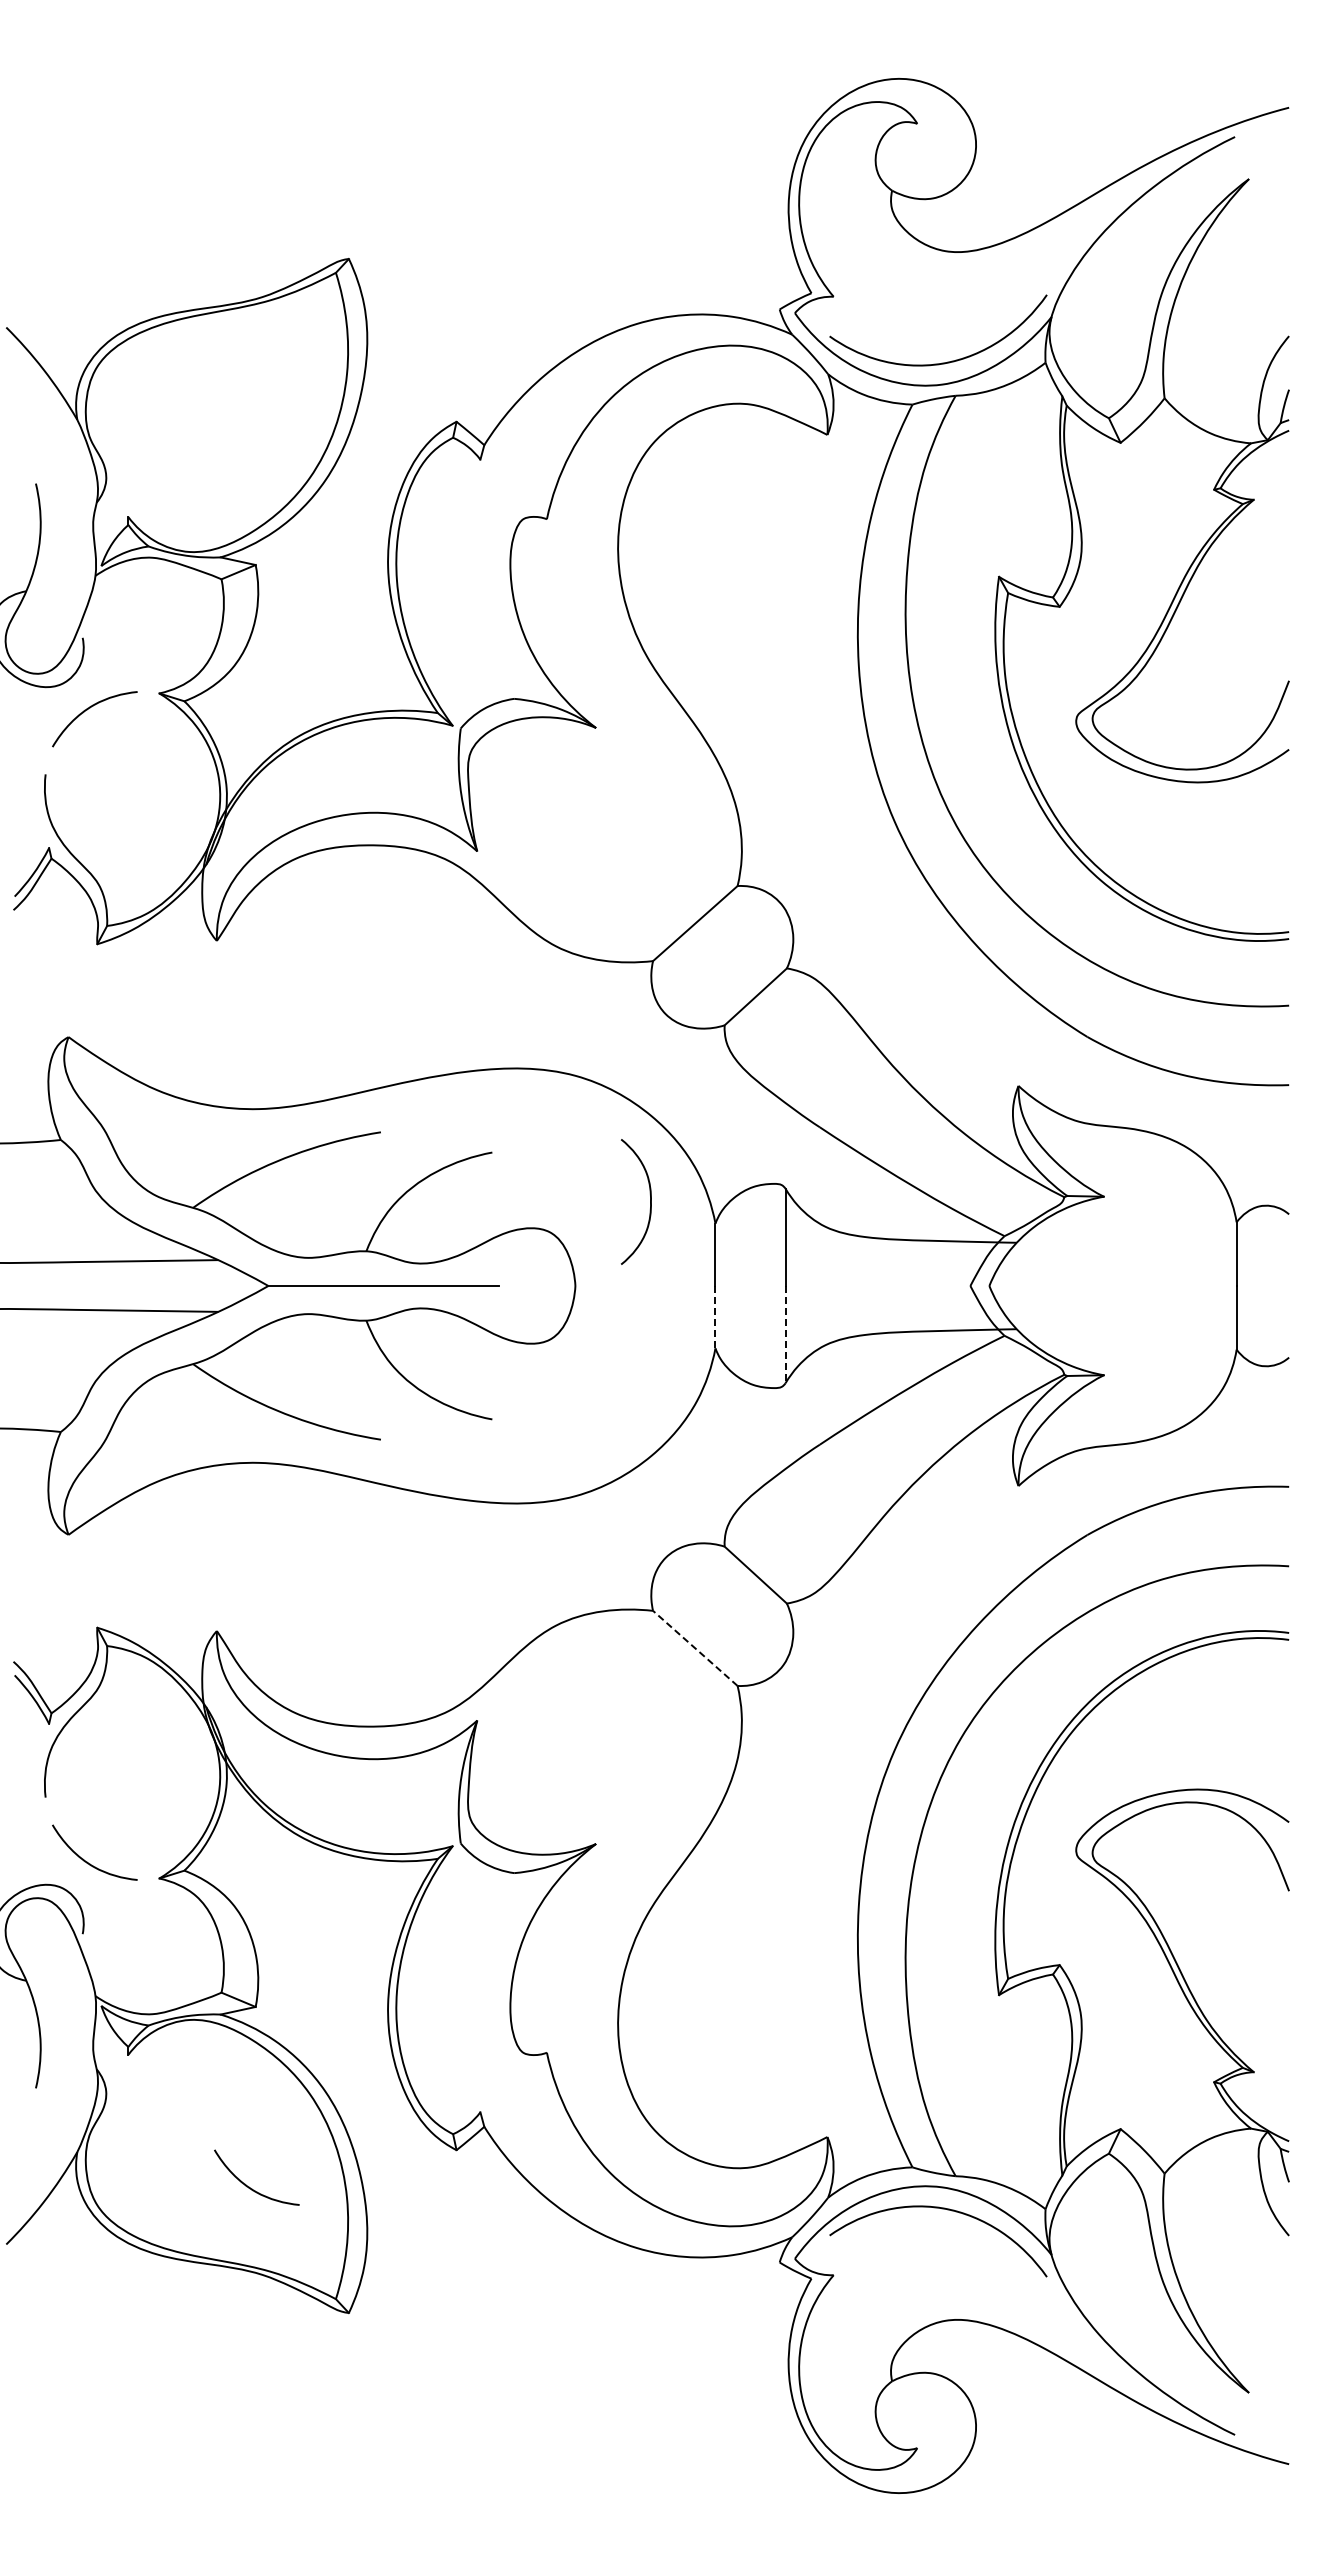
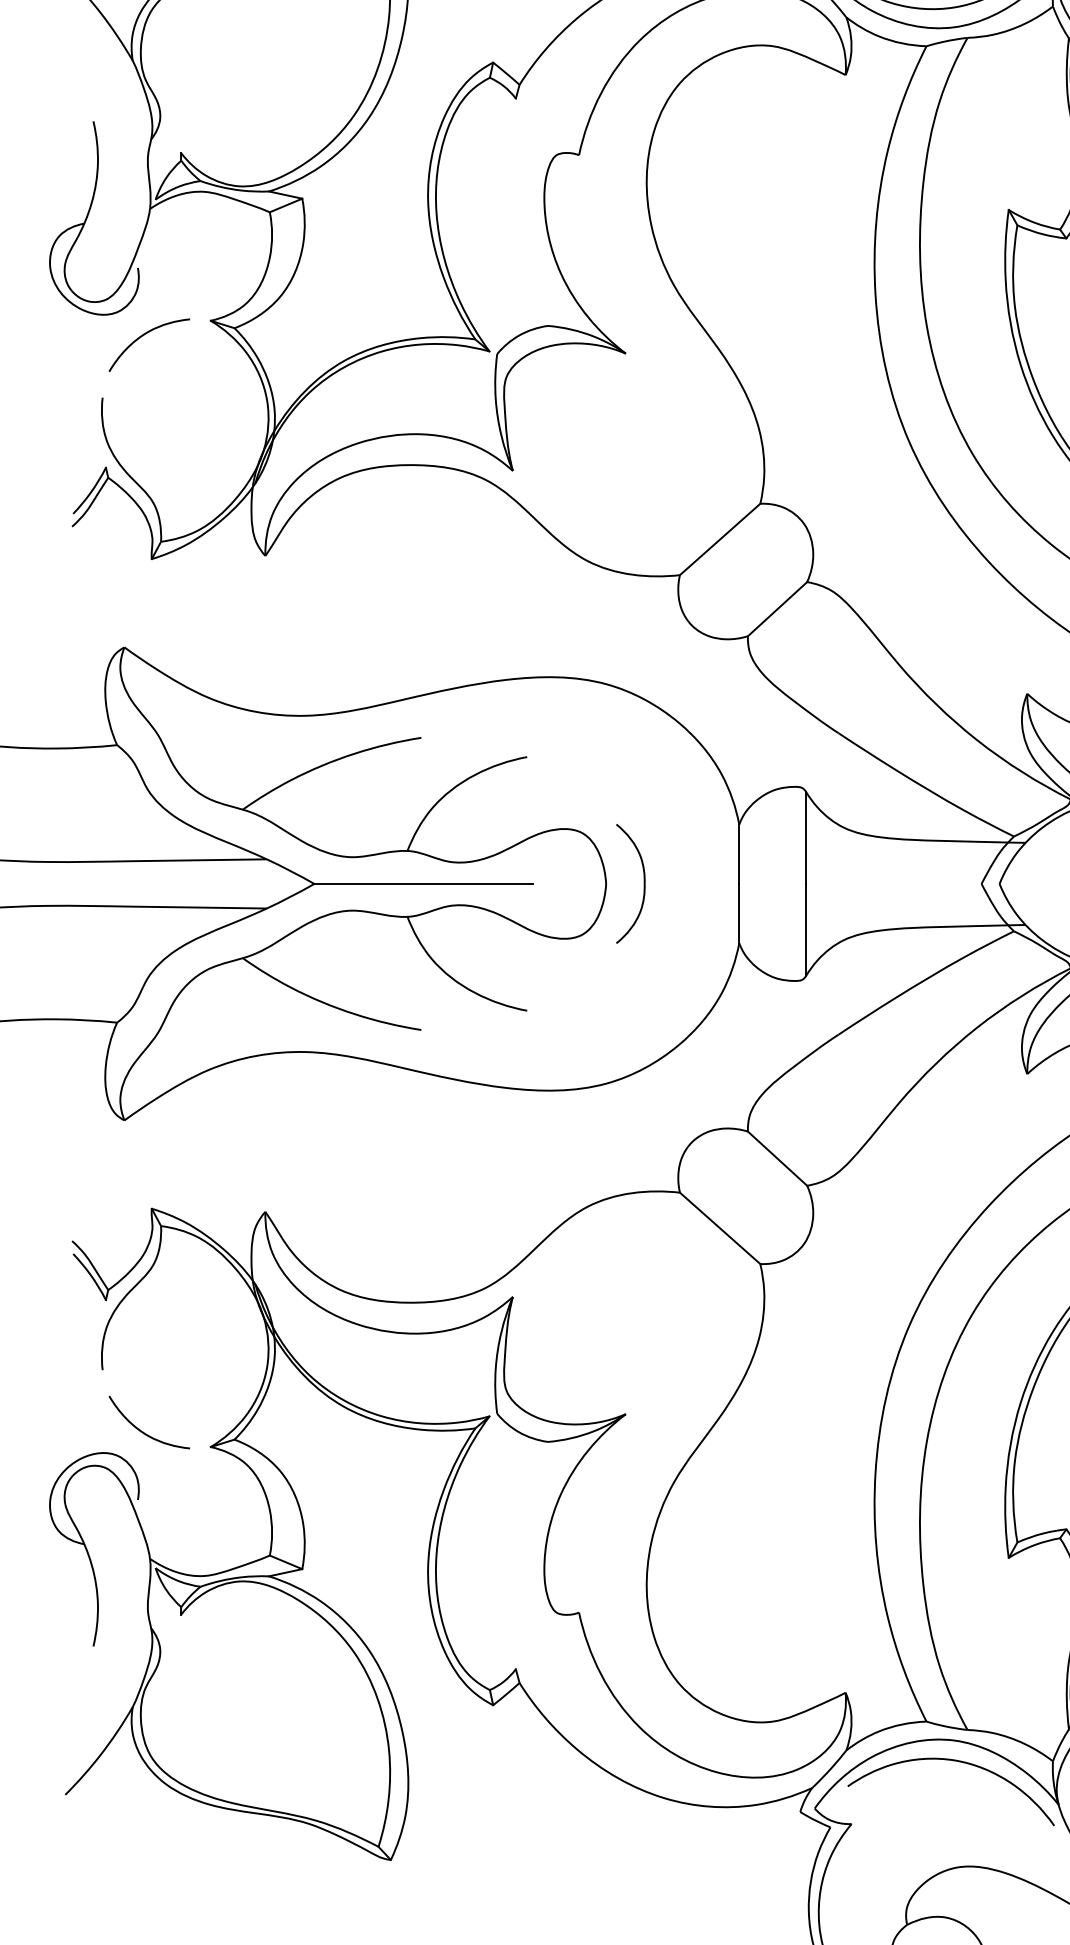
part: (650, 1201) -> (644, 883), moved
line: (715, 1317) -> (739, 913), dashed -> solid
line: (785, 1334) -> (805, 930), dashed -> solid
line: (695, 1648) -> (720, 1228), dashed -> solid
curve: (249, 2186) -> (296, 1739), removed

